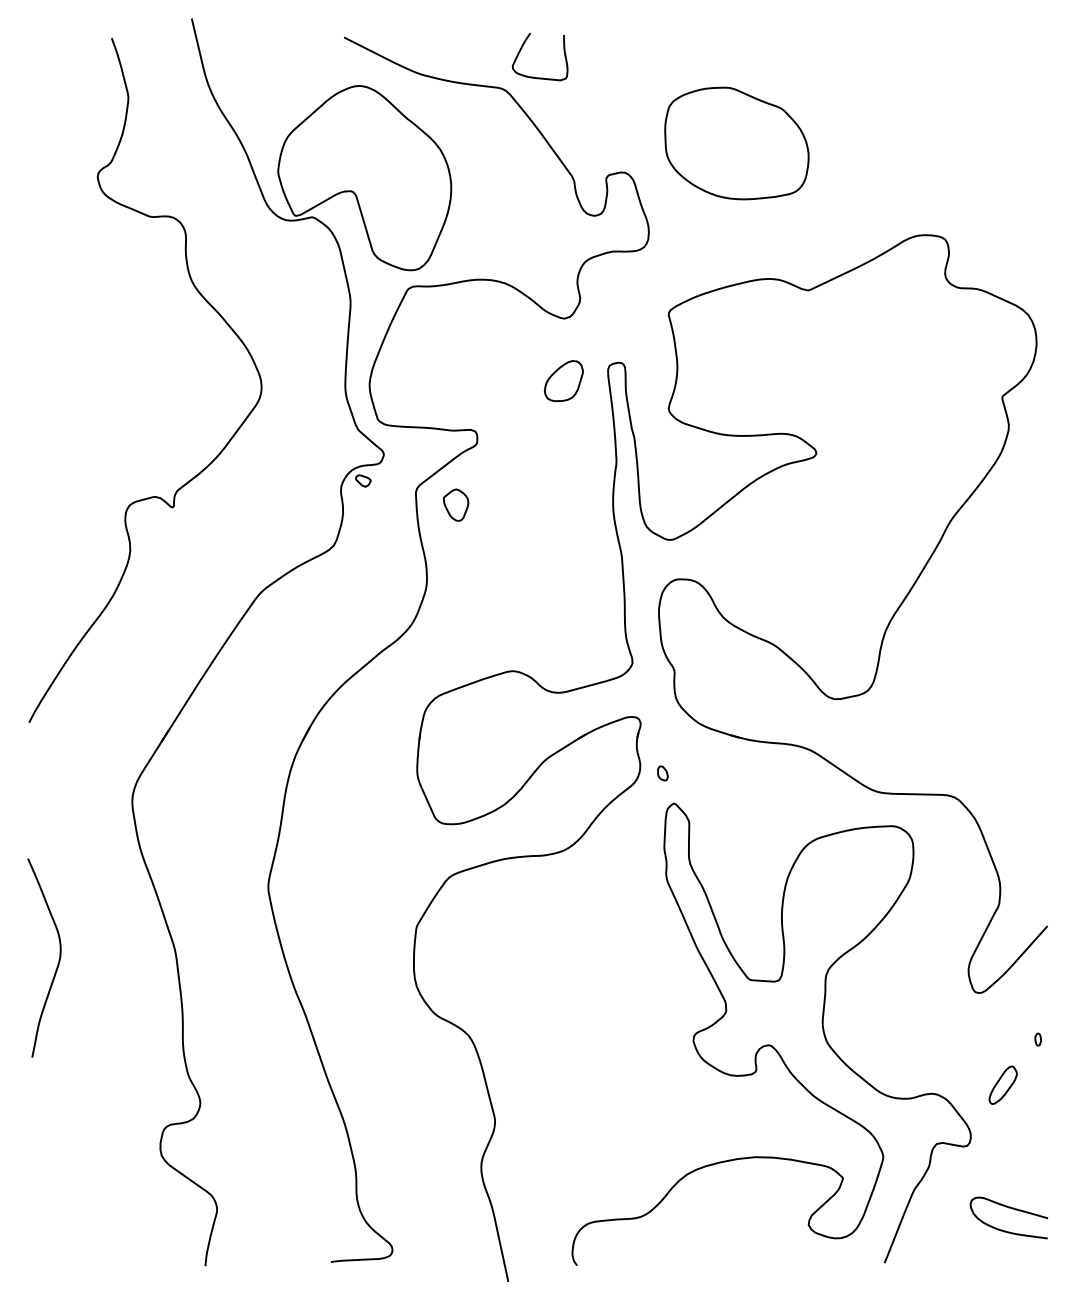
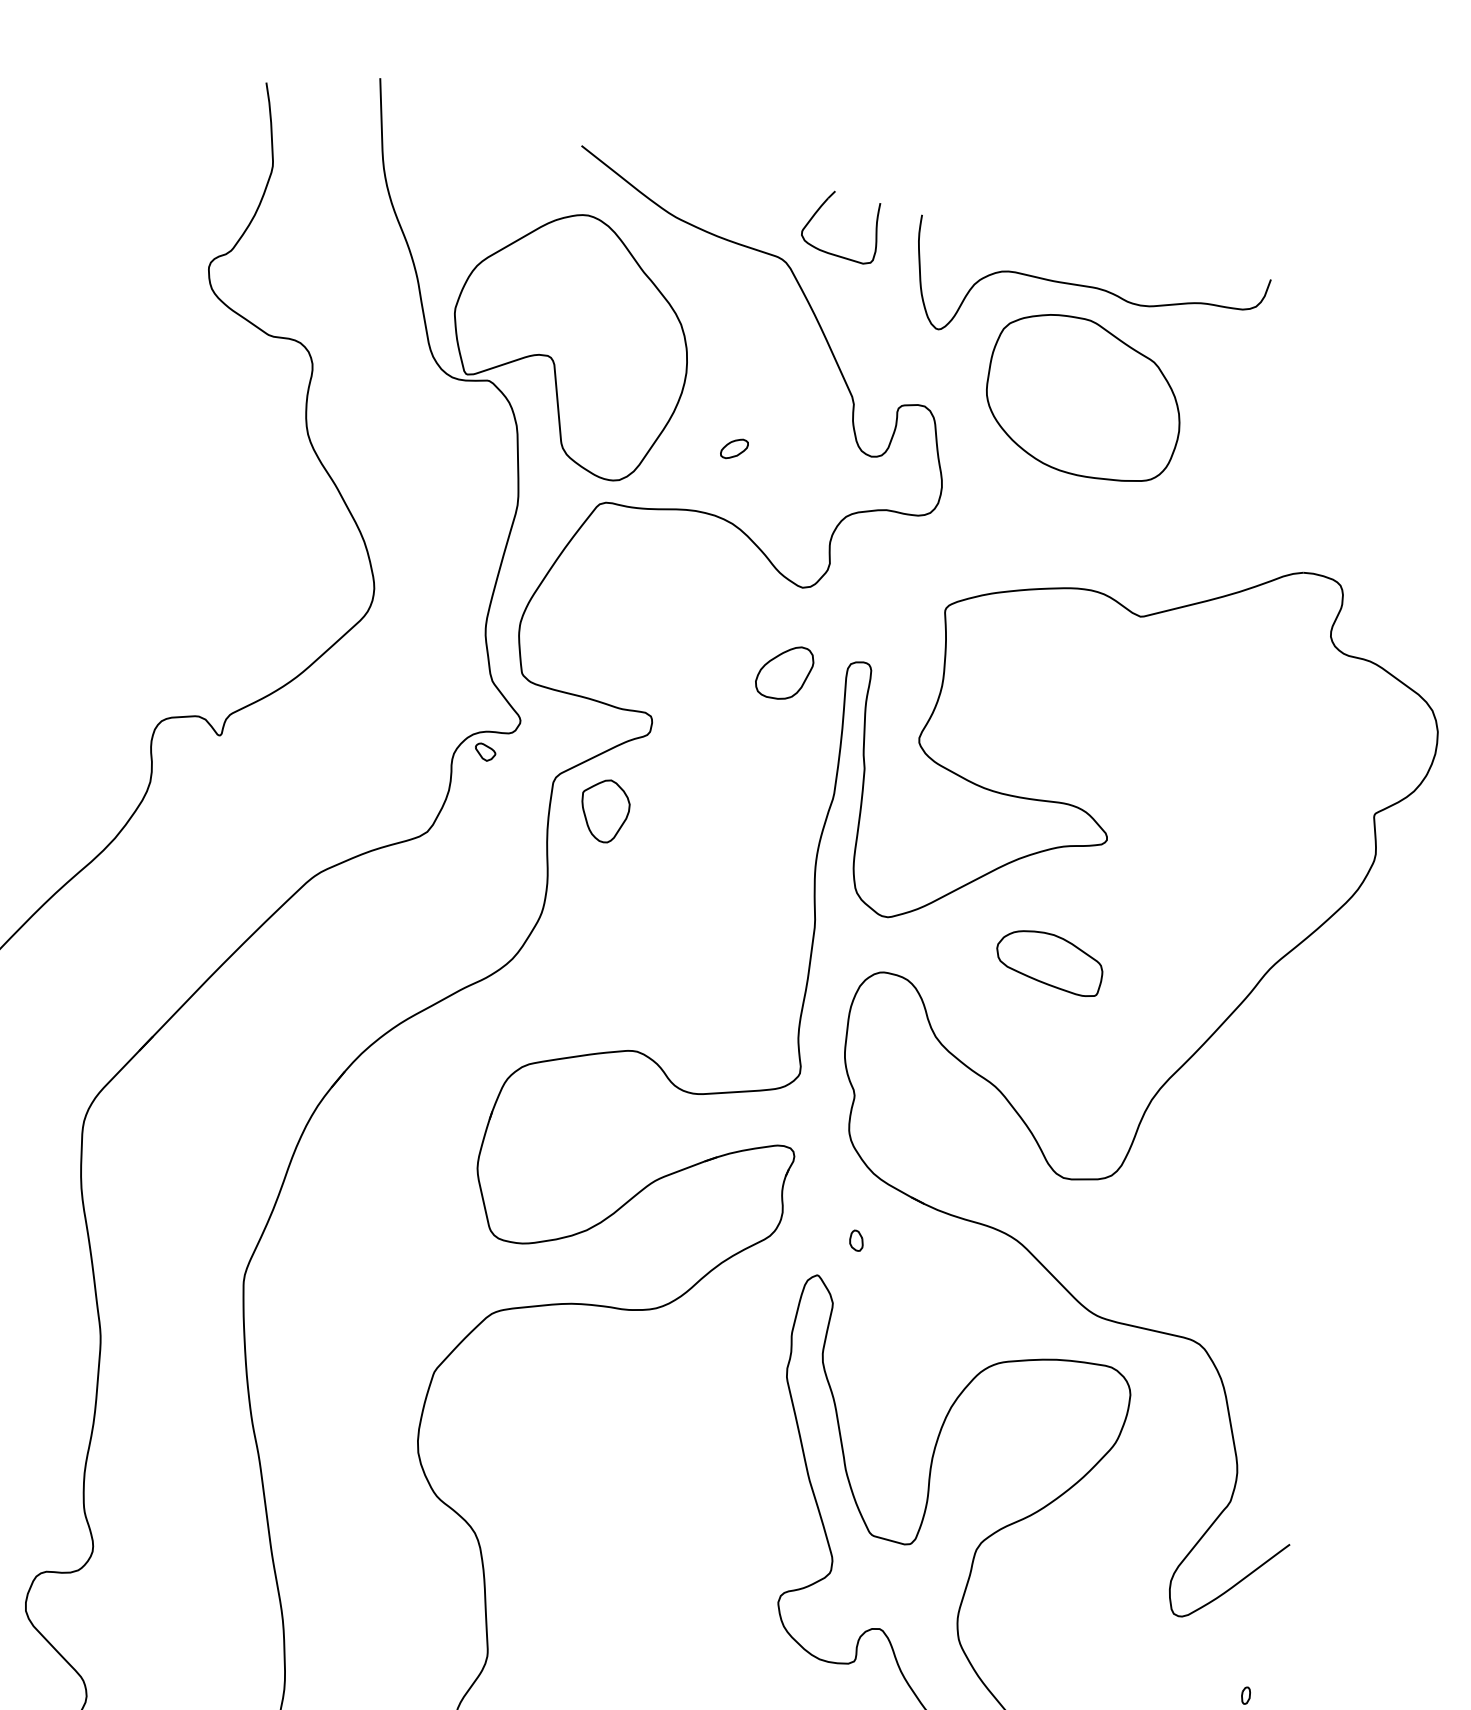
curve: (723, 65) -> (1088, 288), added
part: (496, 229) -> (735, 448), added
part: (455, 504) -> (603, 809), size x1.43
part: (793, 547) -> (1050, 961), added
part: (662, 773) -> (856, 1240), moved

